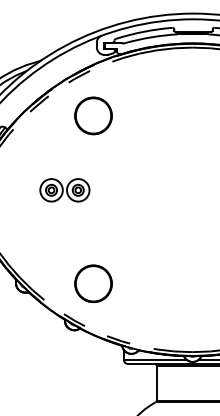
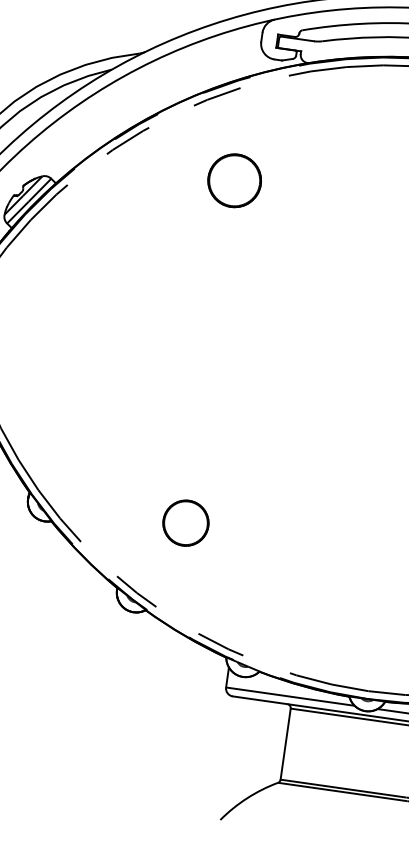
part: (93, 115) -> (234, 179), size x0.7
part: (64, 190) -> (153, 324), removed
part: (93, 283) -> (186, 522), size x0.6

